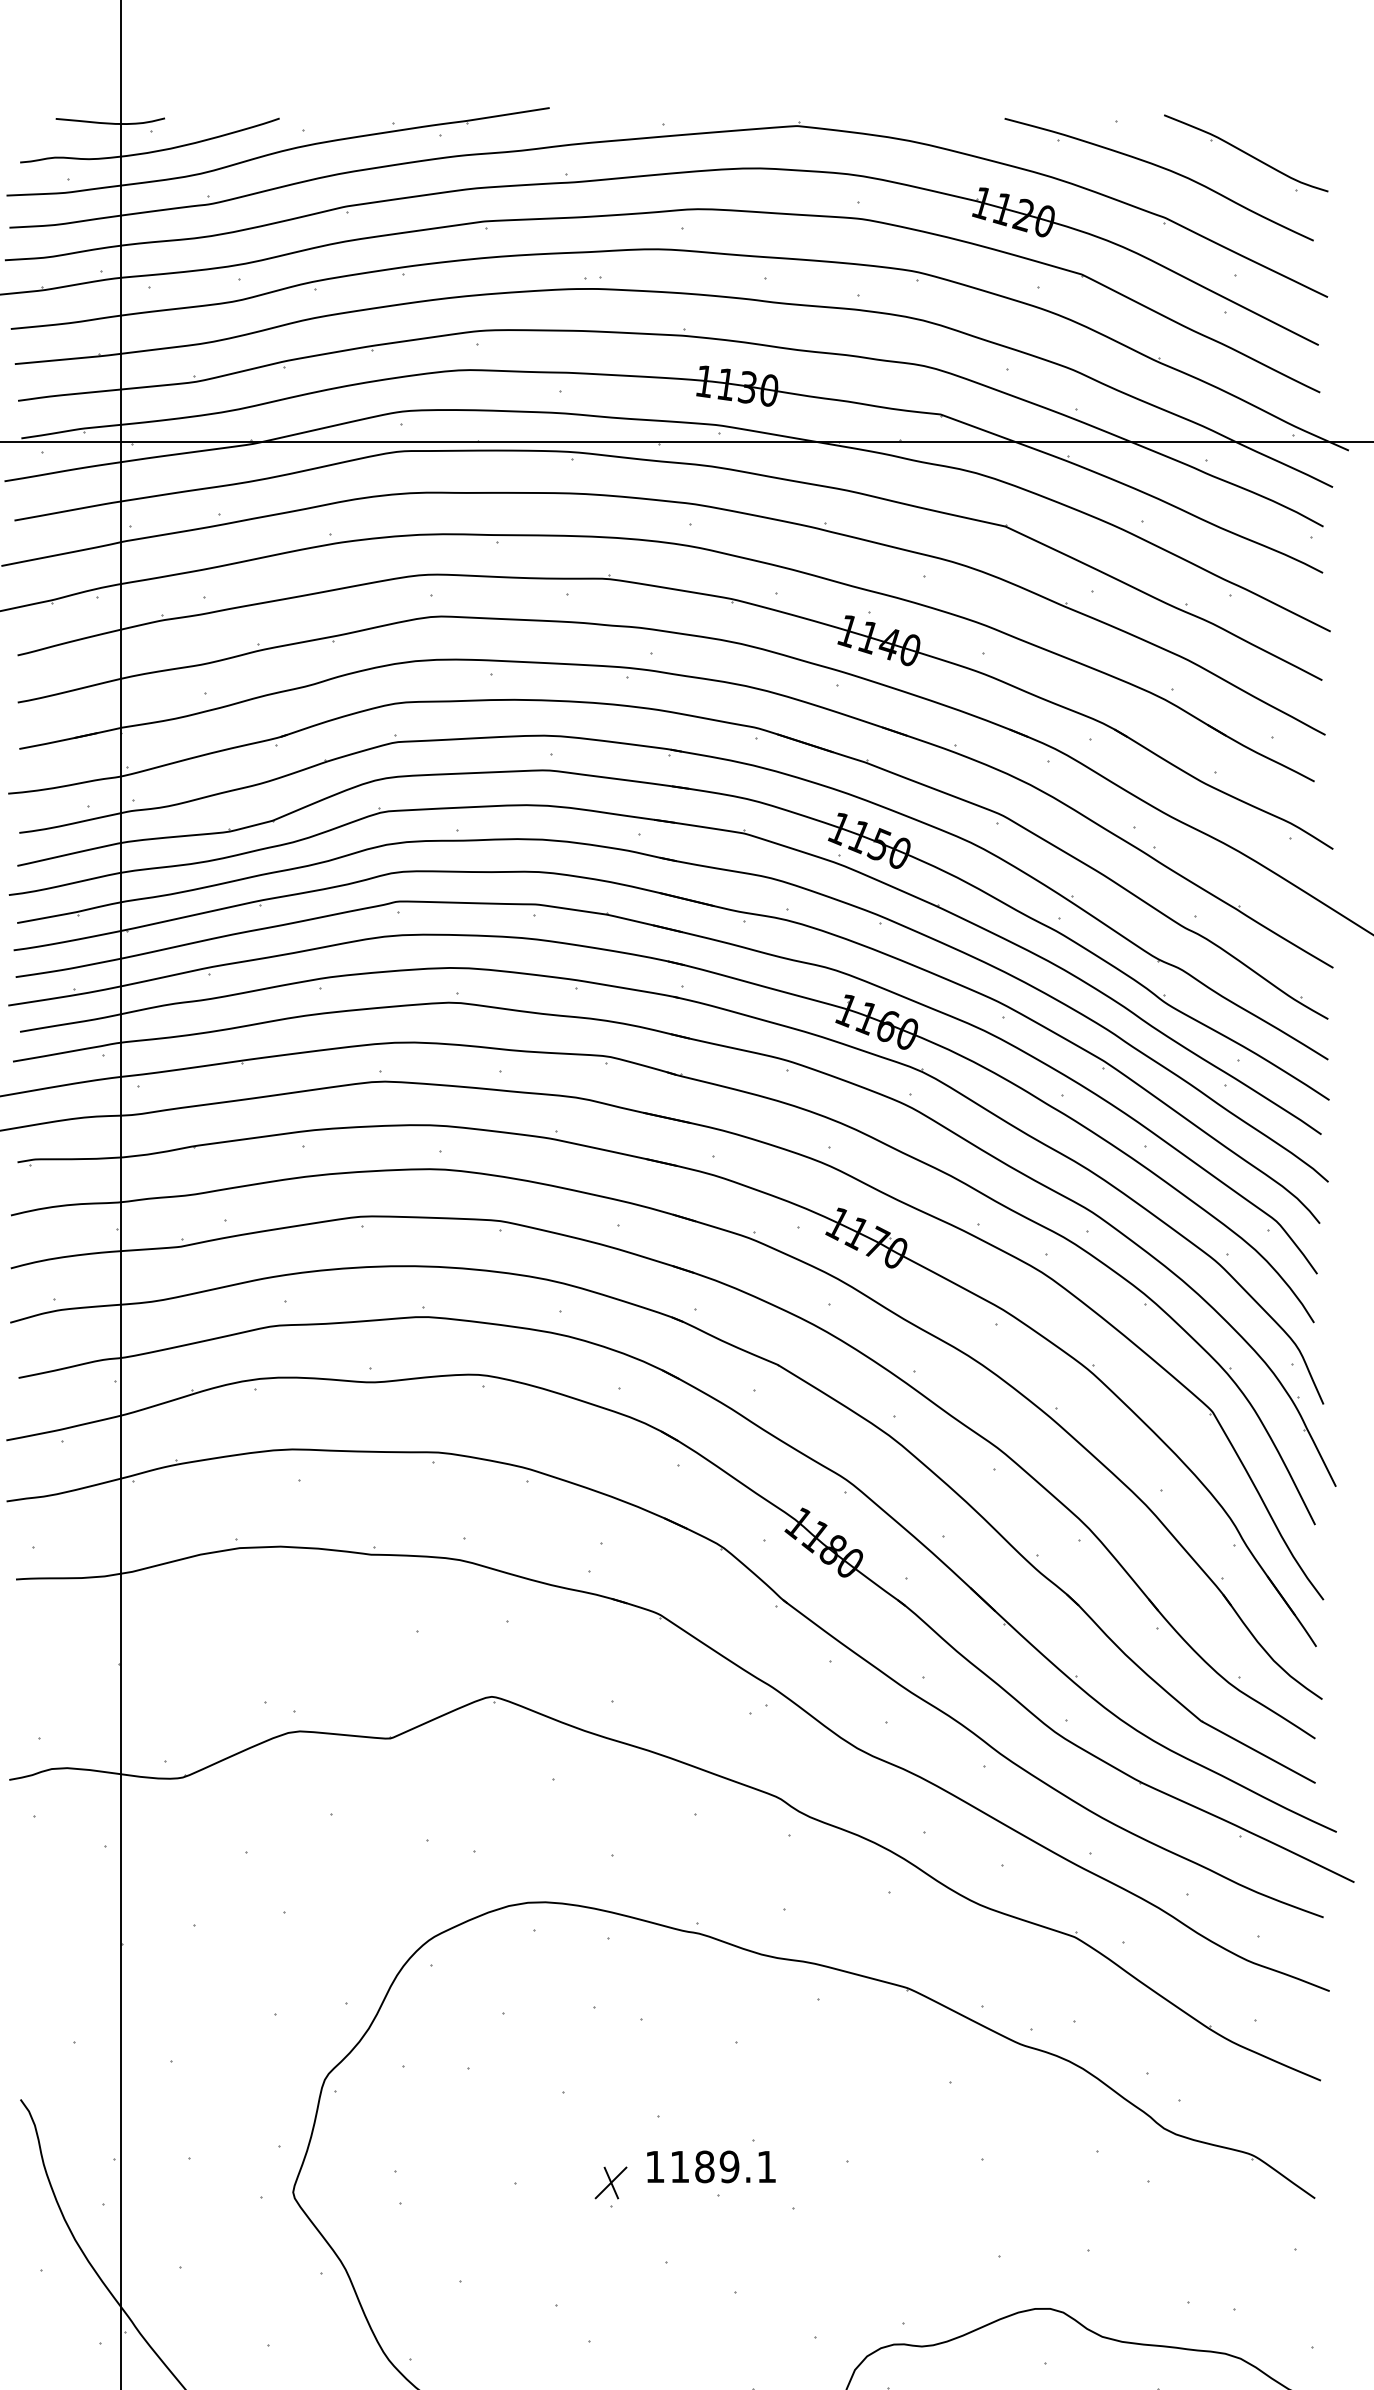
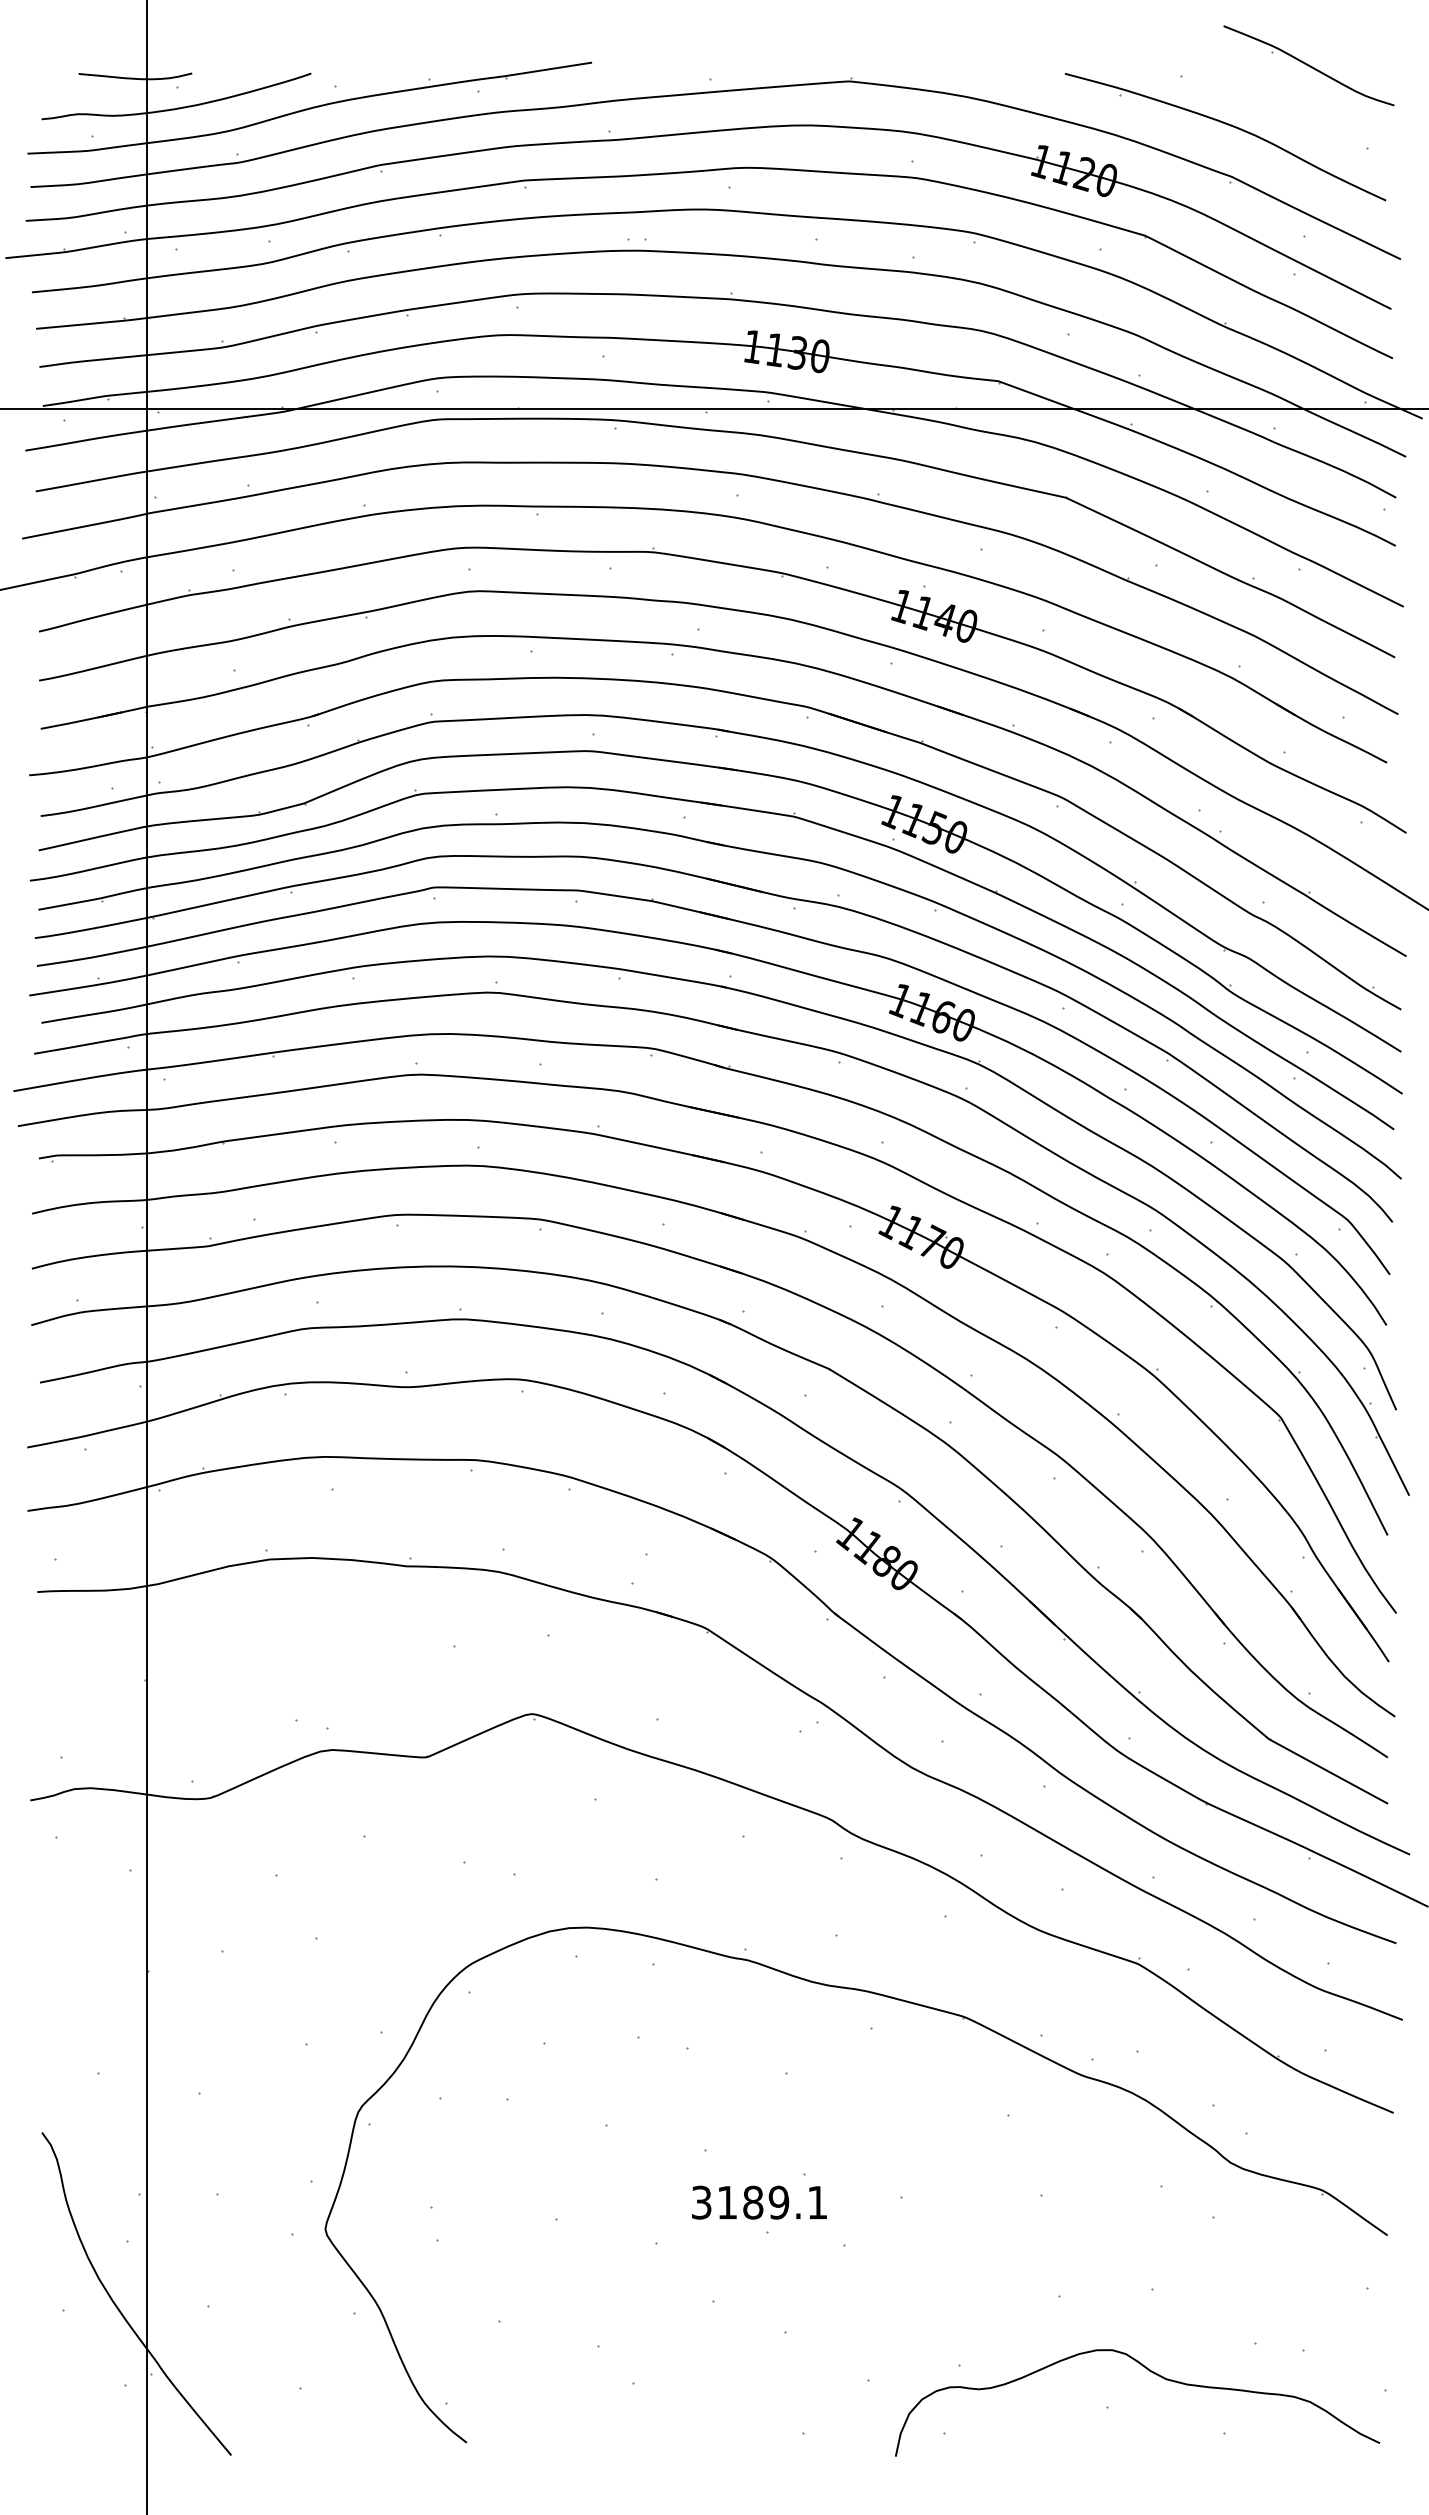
part: (1245, 153) -> (1308, 65), moved
text: (655, 2166) -> (701, 2202), 1189.1 -> 3189.1
part: (610, 2183) -> (655, 2219), removed

